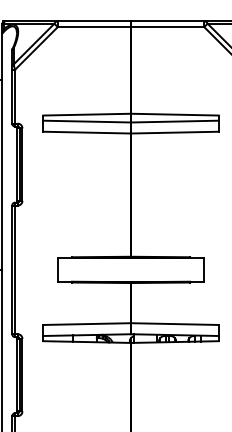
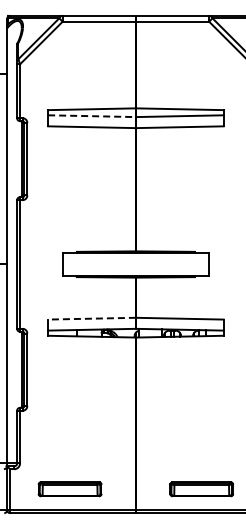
line: (87, 121) -> (92, 116), solid -> dashed
line: (87, 323) -> (92, 318), solid -> dashed

